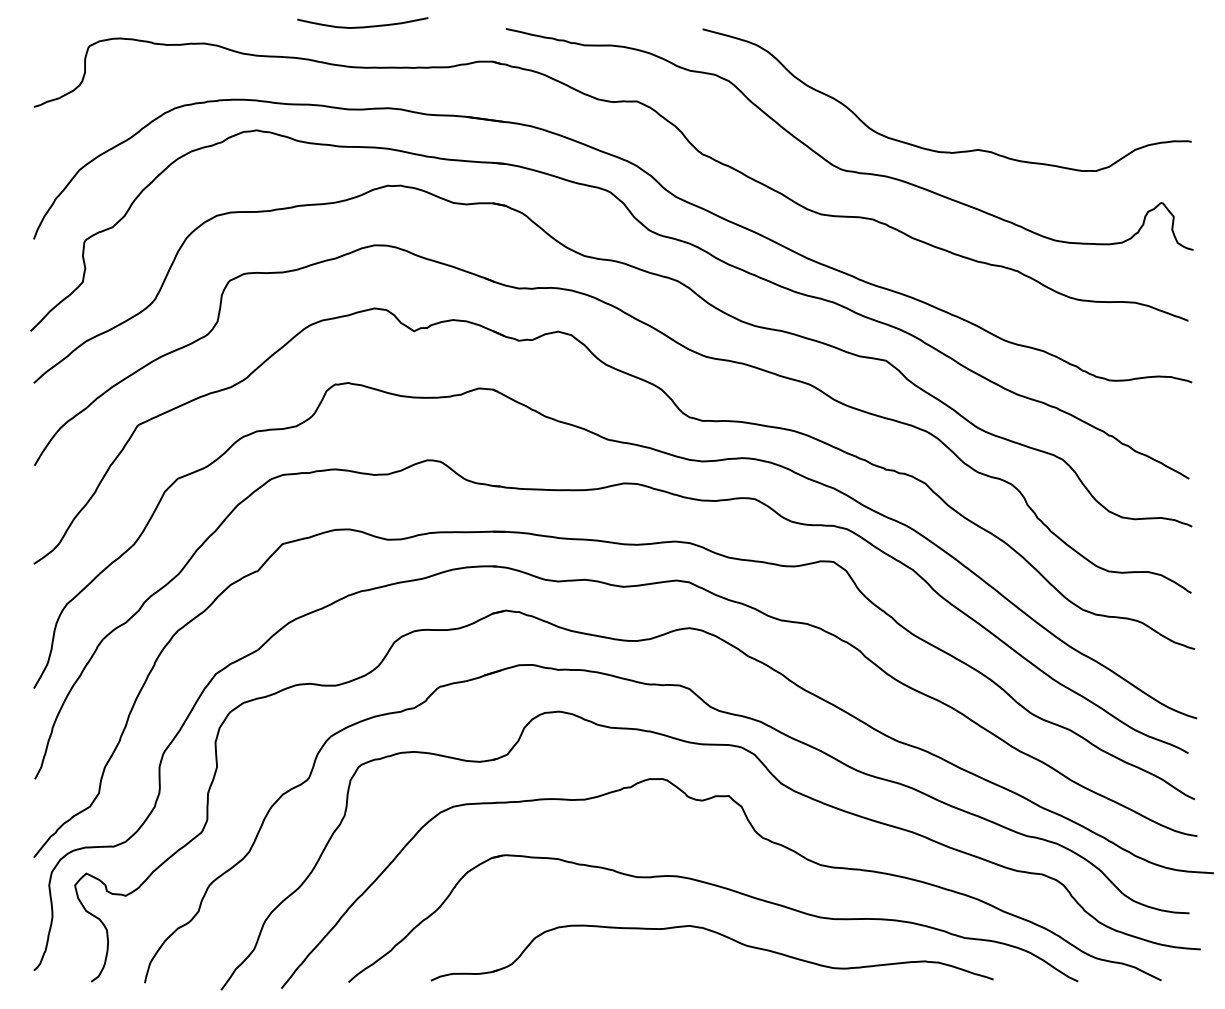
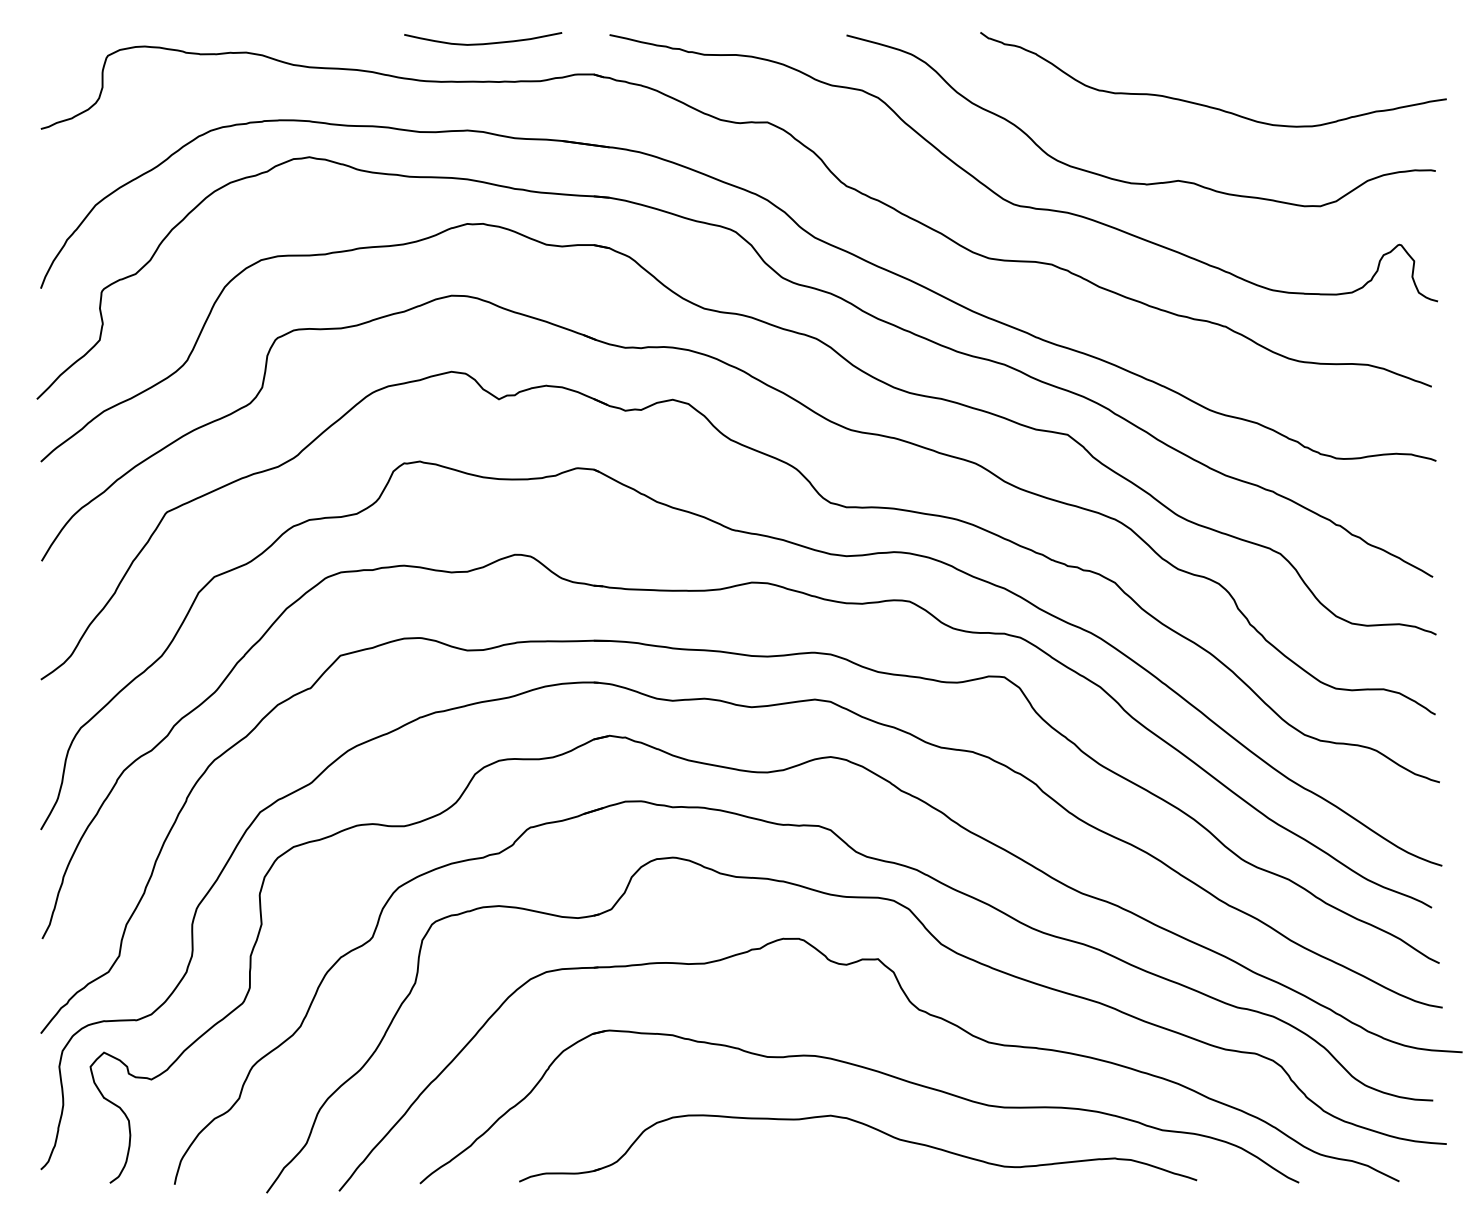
curve: (363, 26) -> (483, 43), moved
curve: (1003, 87) -> (1208, 105), added

